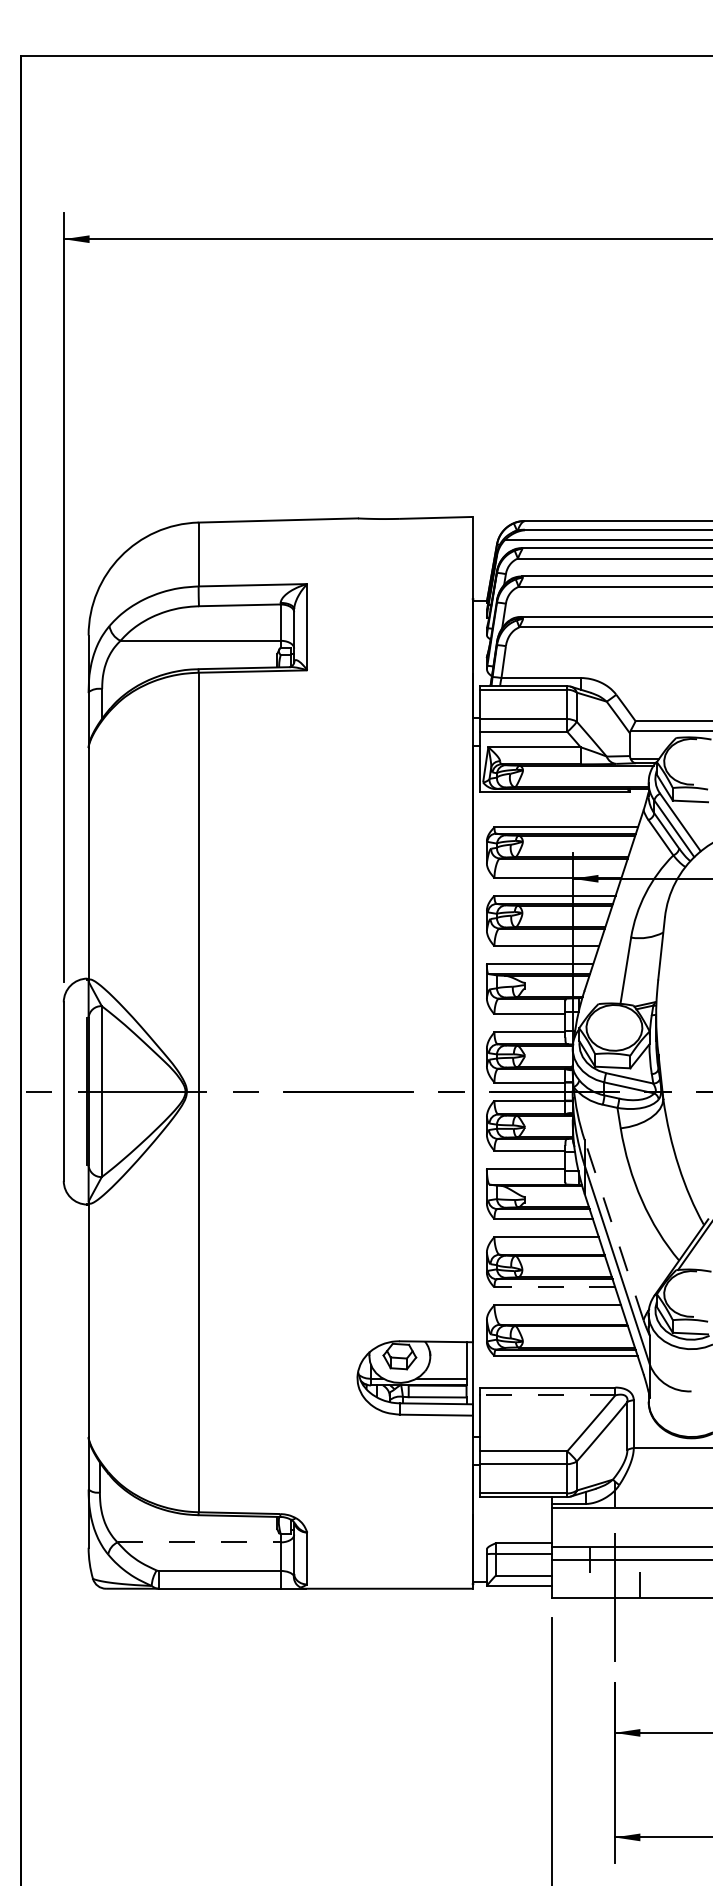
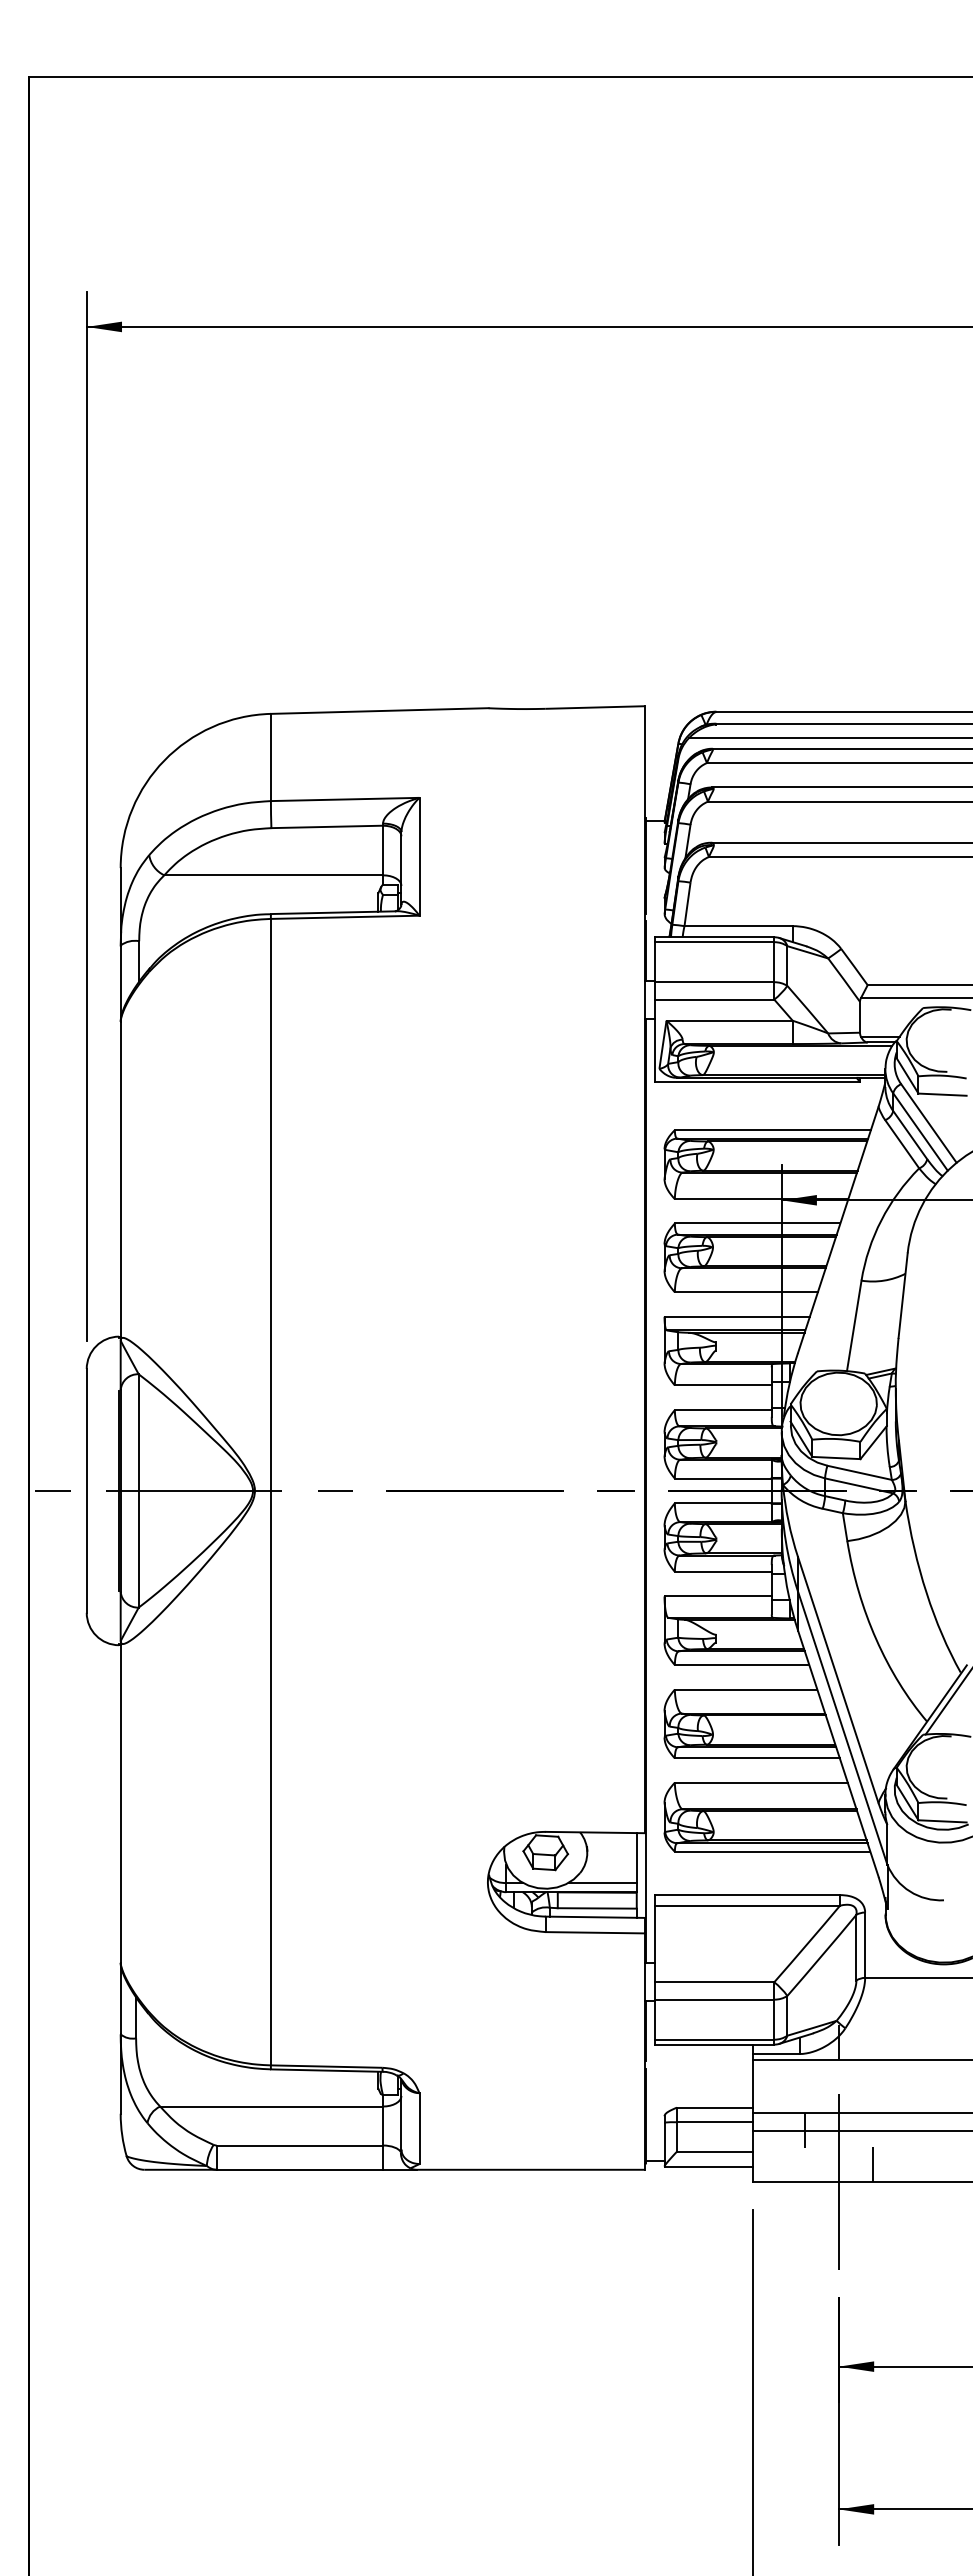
line: (614, 1229) -> (838, 1679), dashed -> solid
line: (554, 1287) -> (756, 1758), dashed -> solid
line: (547, 1395) -> (747, 1905), dashed -> solid
line: (199, 1542) -> (272, 2106), dashed -> solid

